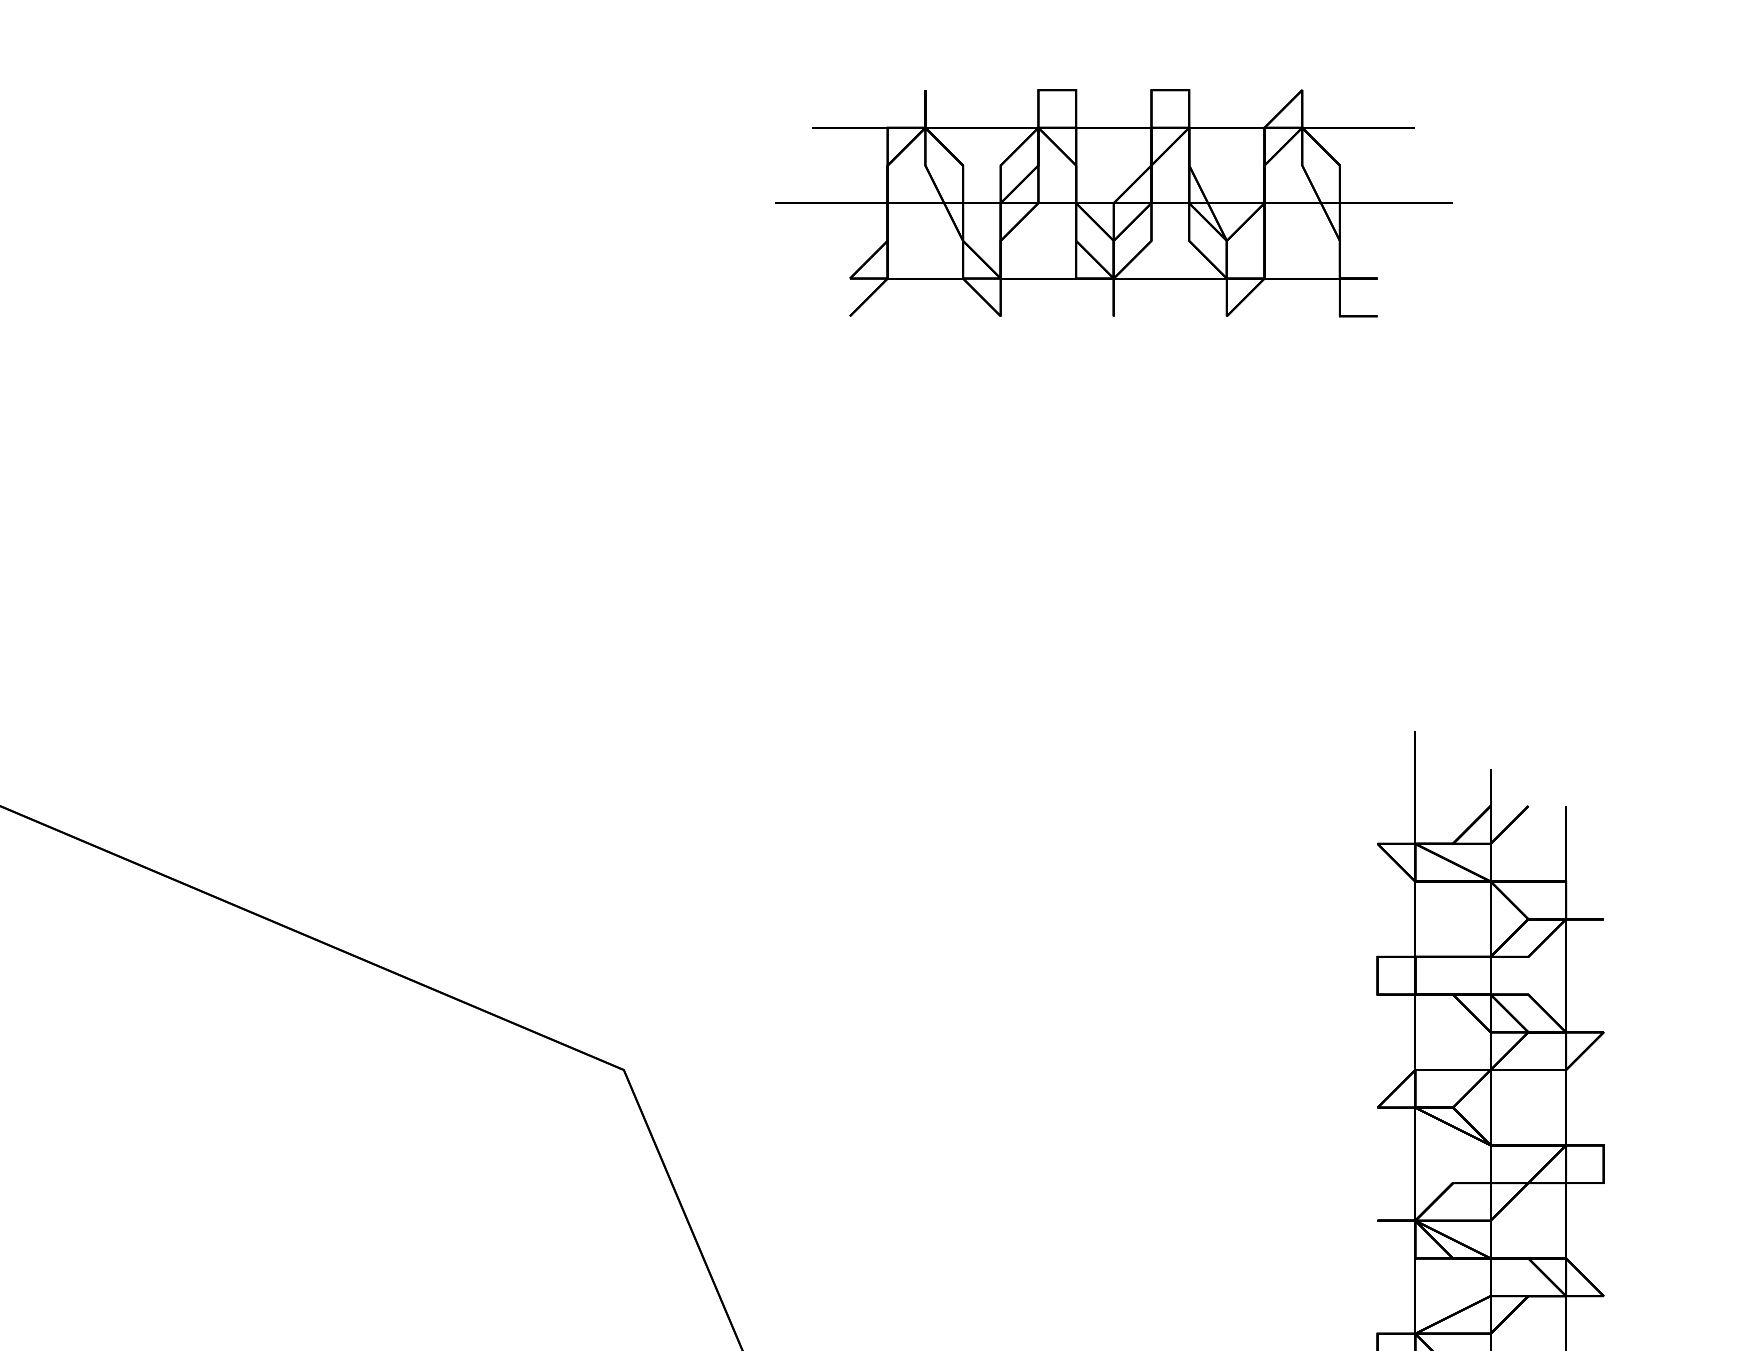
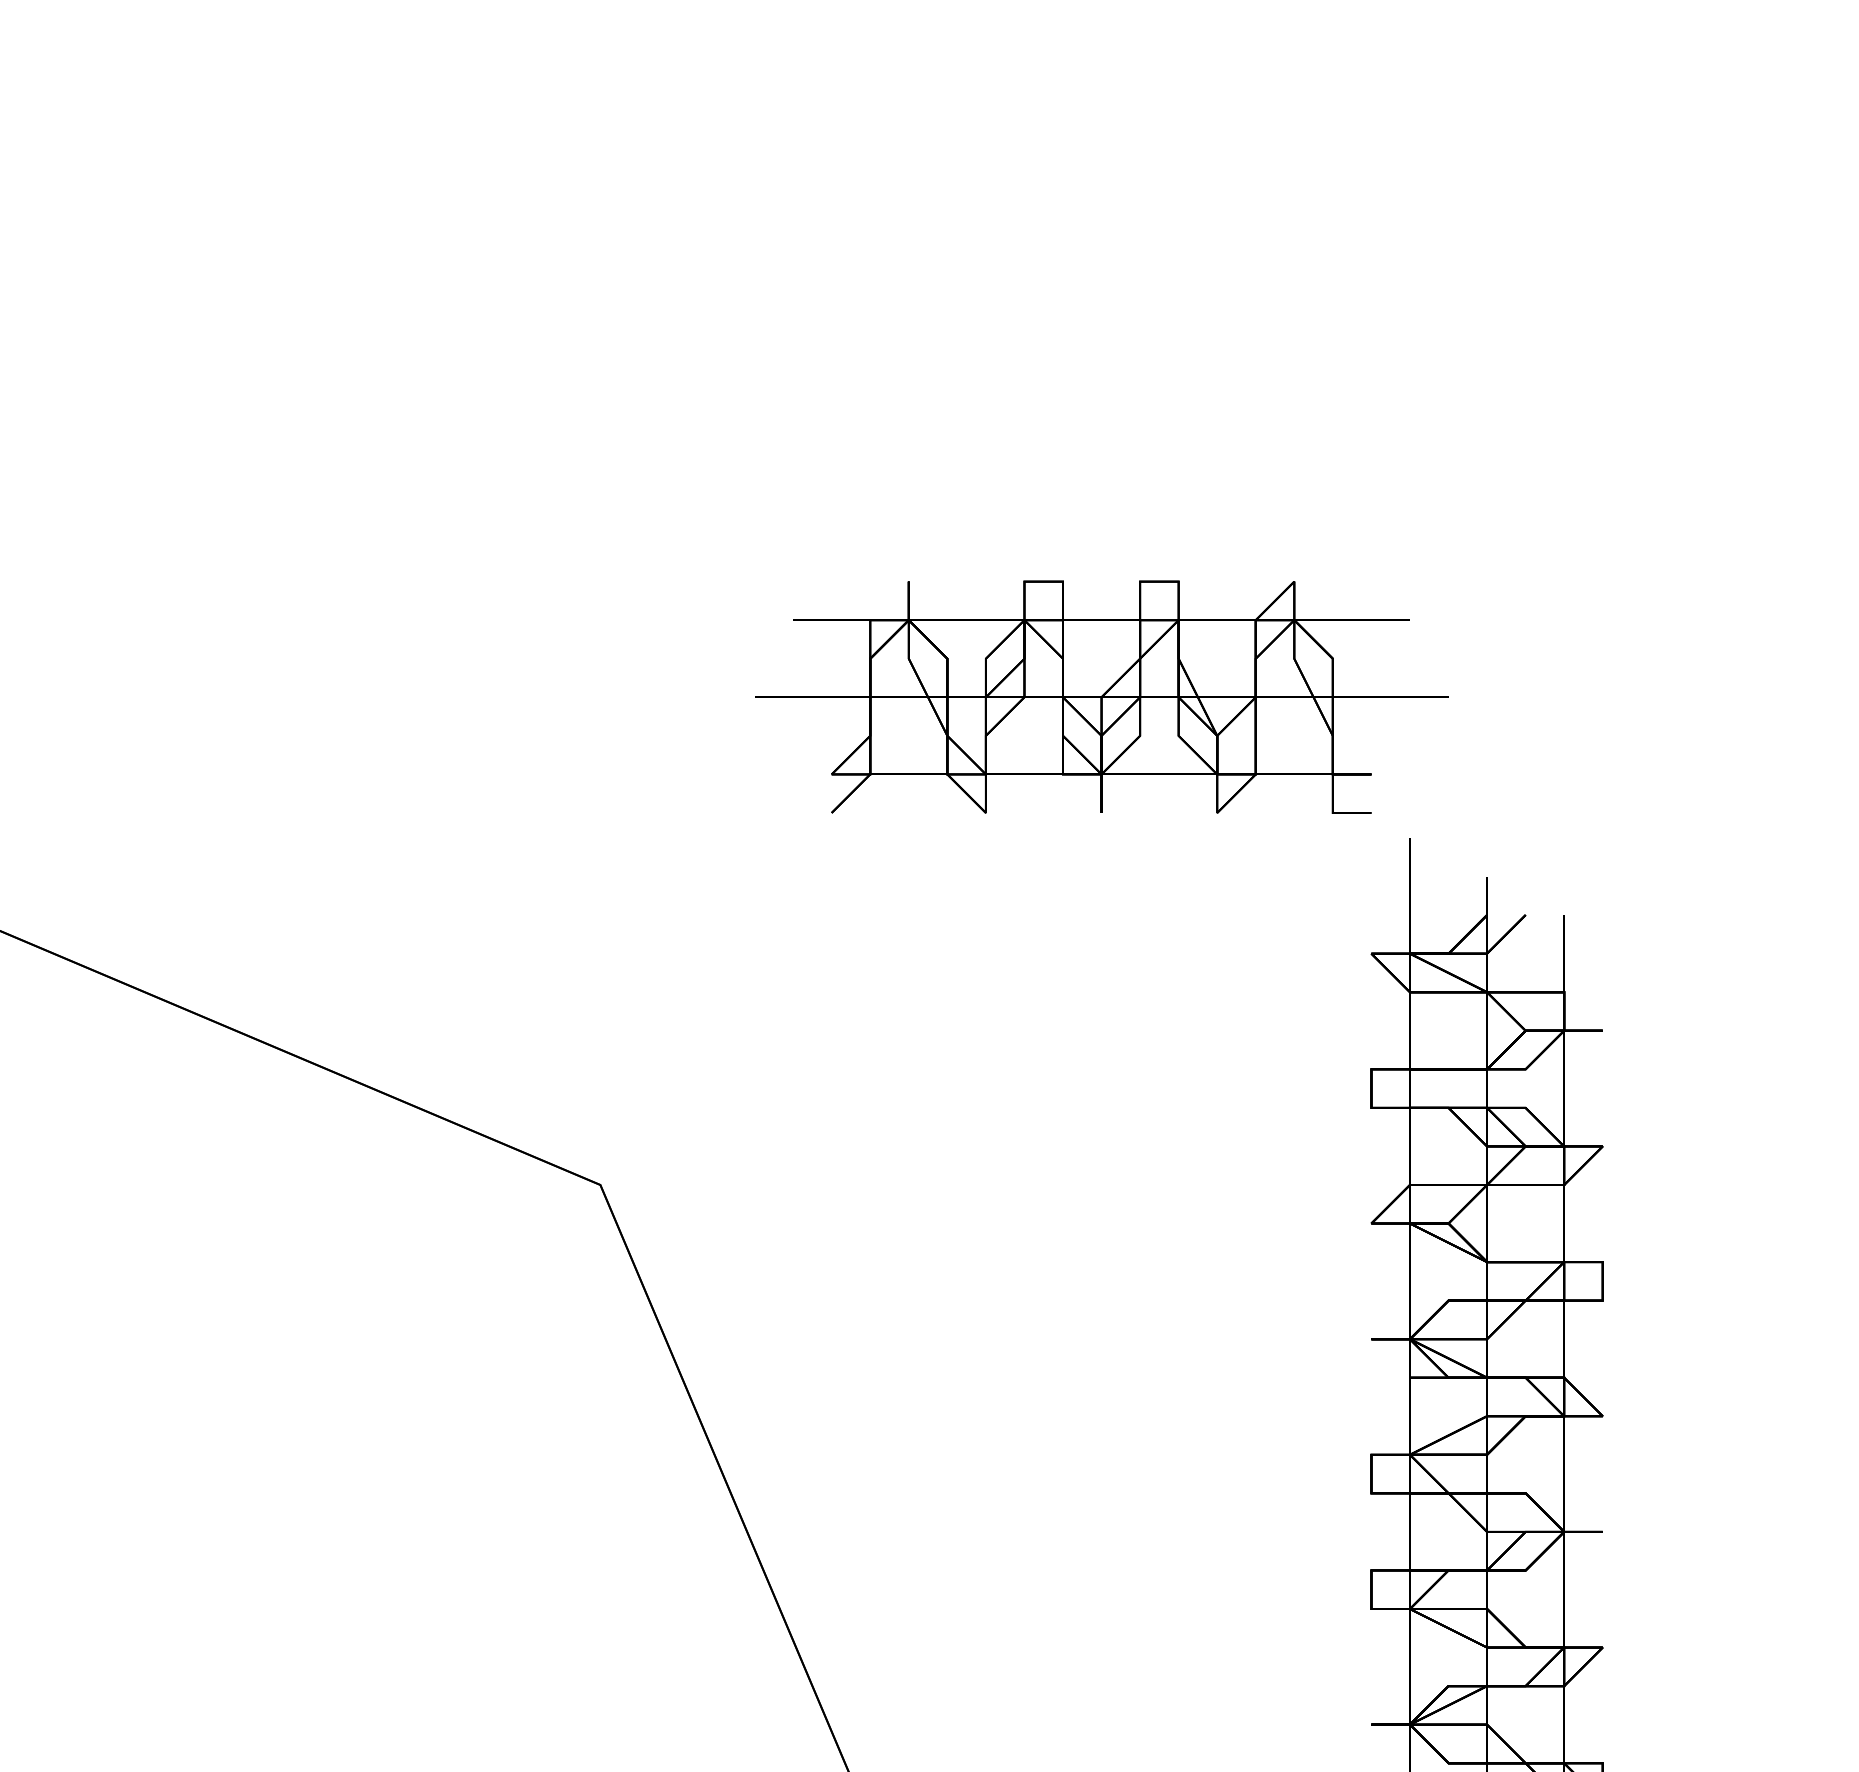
part: (1113, 202) -> (1101, 696), moved

